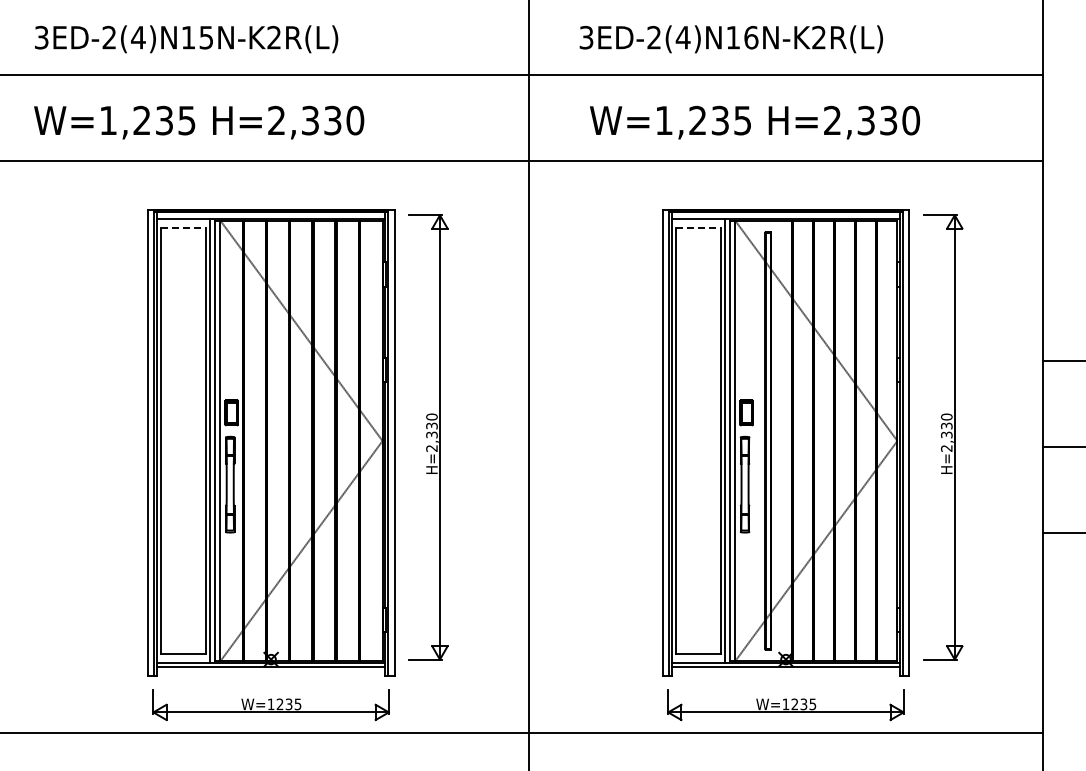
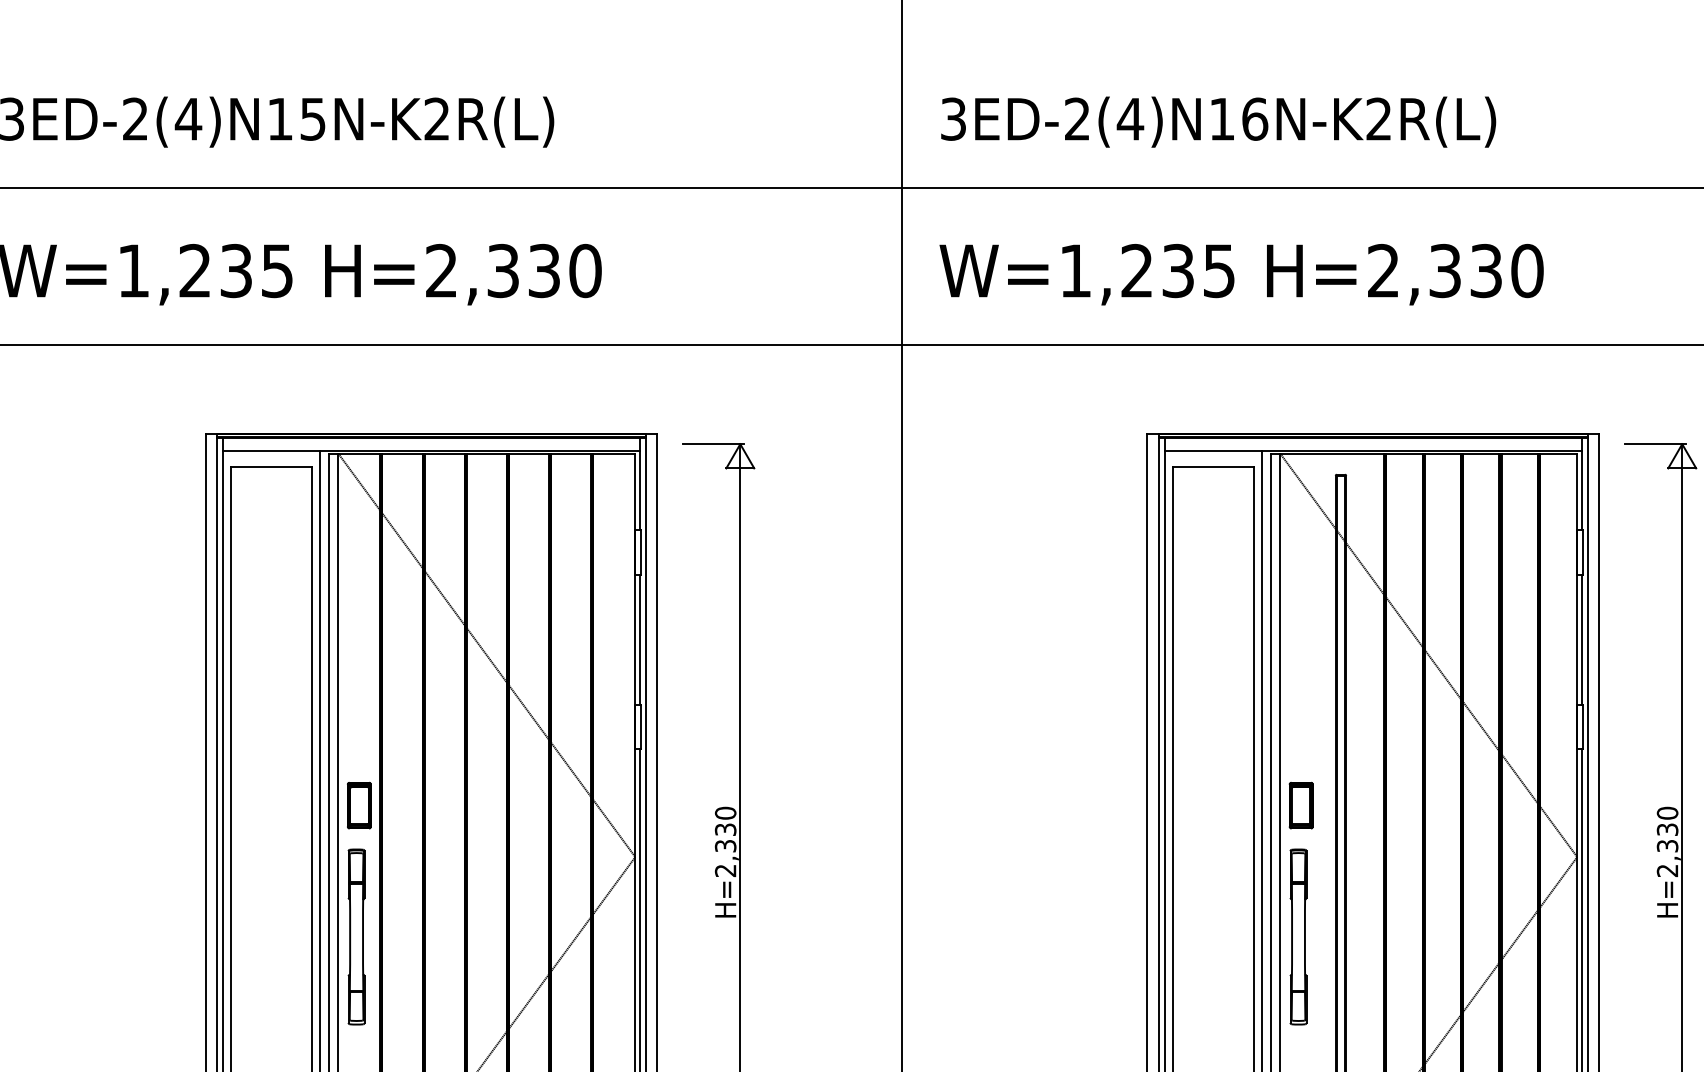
text: (730, 39) -> (1216, 122), moved
text: (755, 122) -> (1242, 274), moved
line: (184, 227) -> (272, 466), dashed -> solid
line: (699, 227) -> (1215, 466), dashed -> solid

